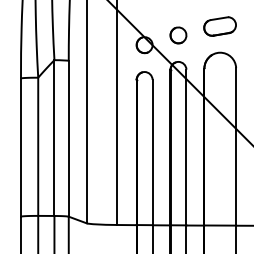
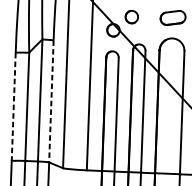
part: (178, 35) -> (131, 17), moved
line: (68, 138) -> (51, 101), solid -> dashed
line: (20, 148) -> (13, 107), solid -> dashed

